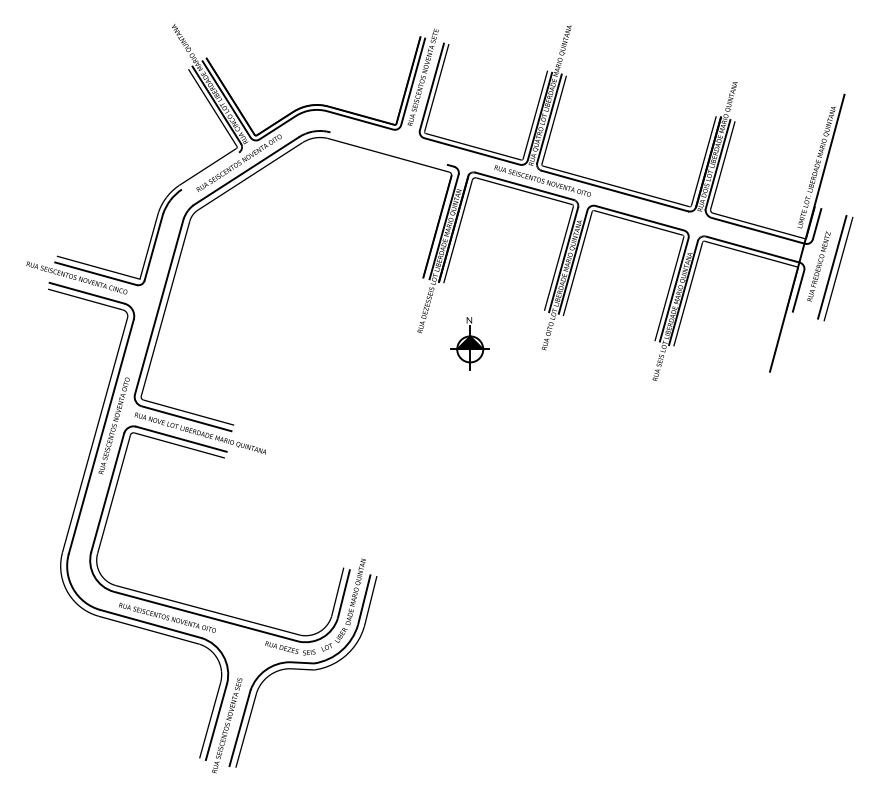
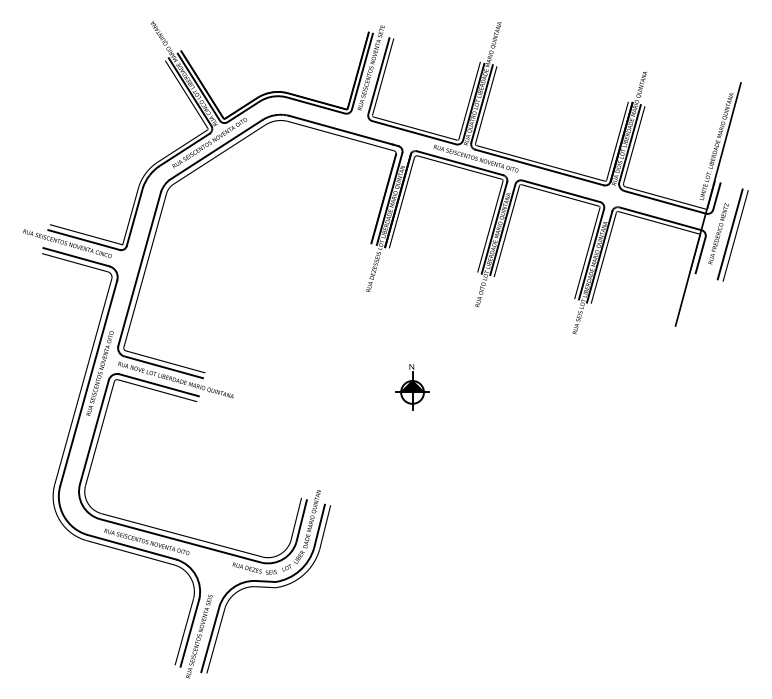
line: (388, 148) -> (340, 130), added
line: (210, 170) -> (184, 149), added
part: (469, 343) -> (411, 387), moved

